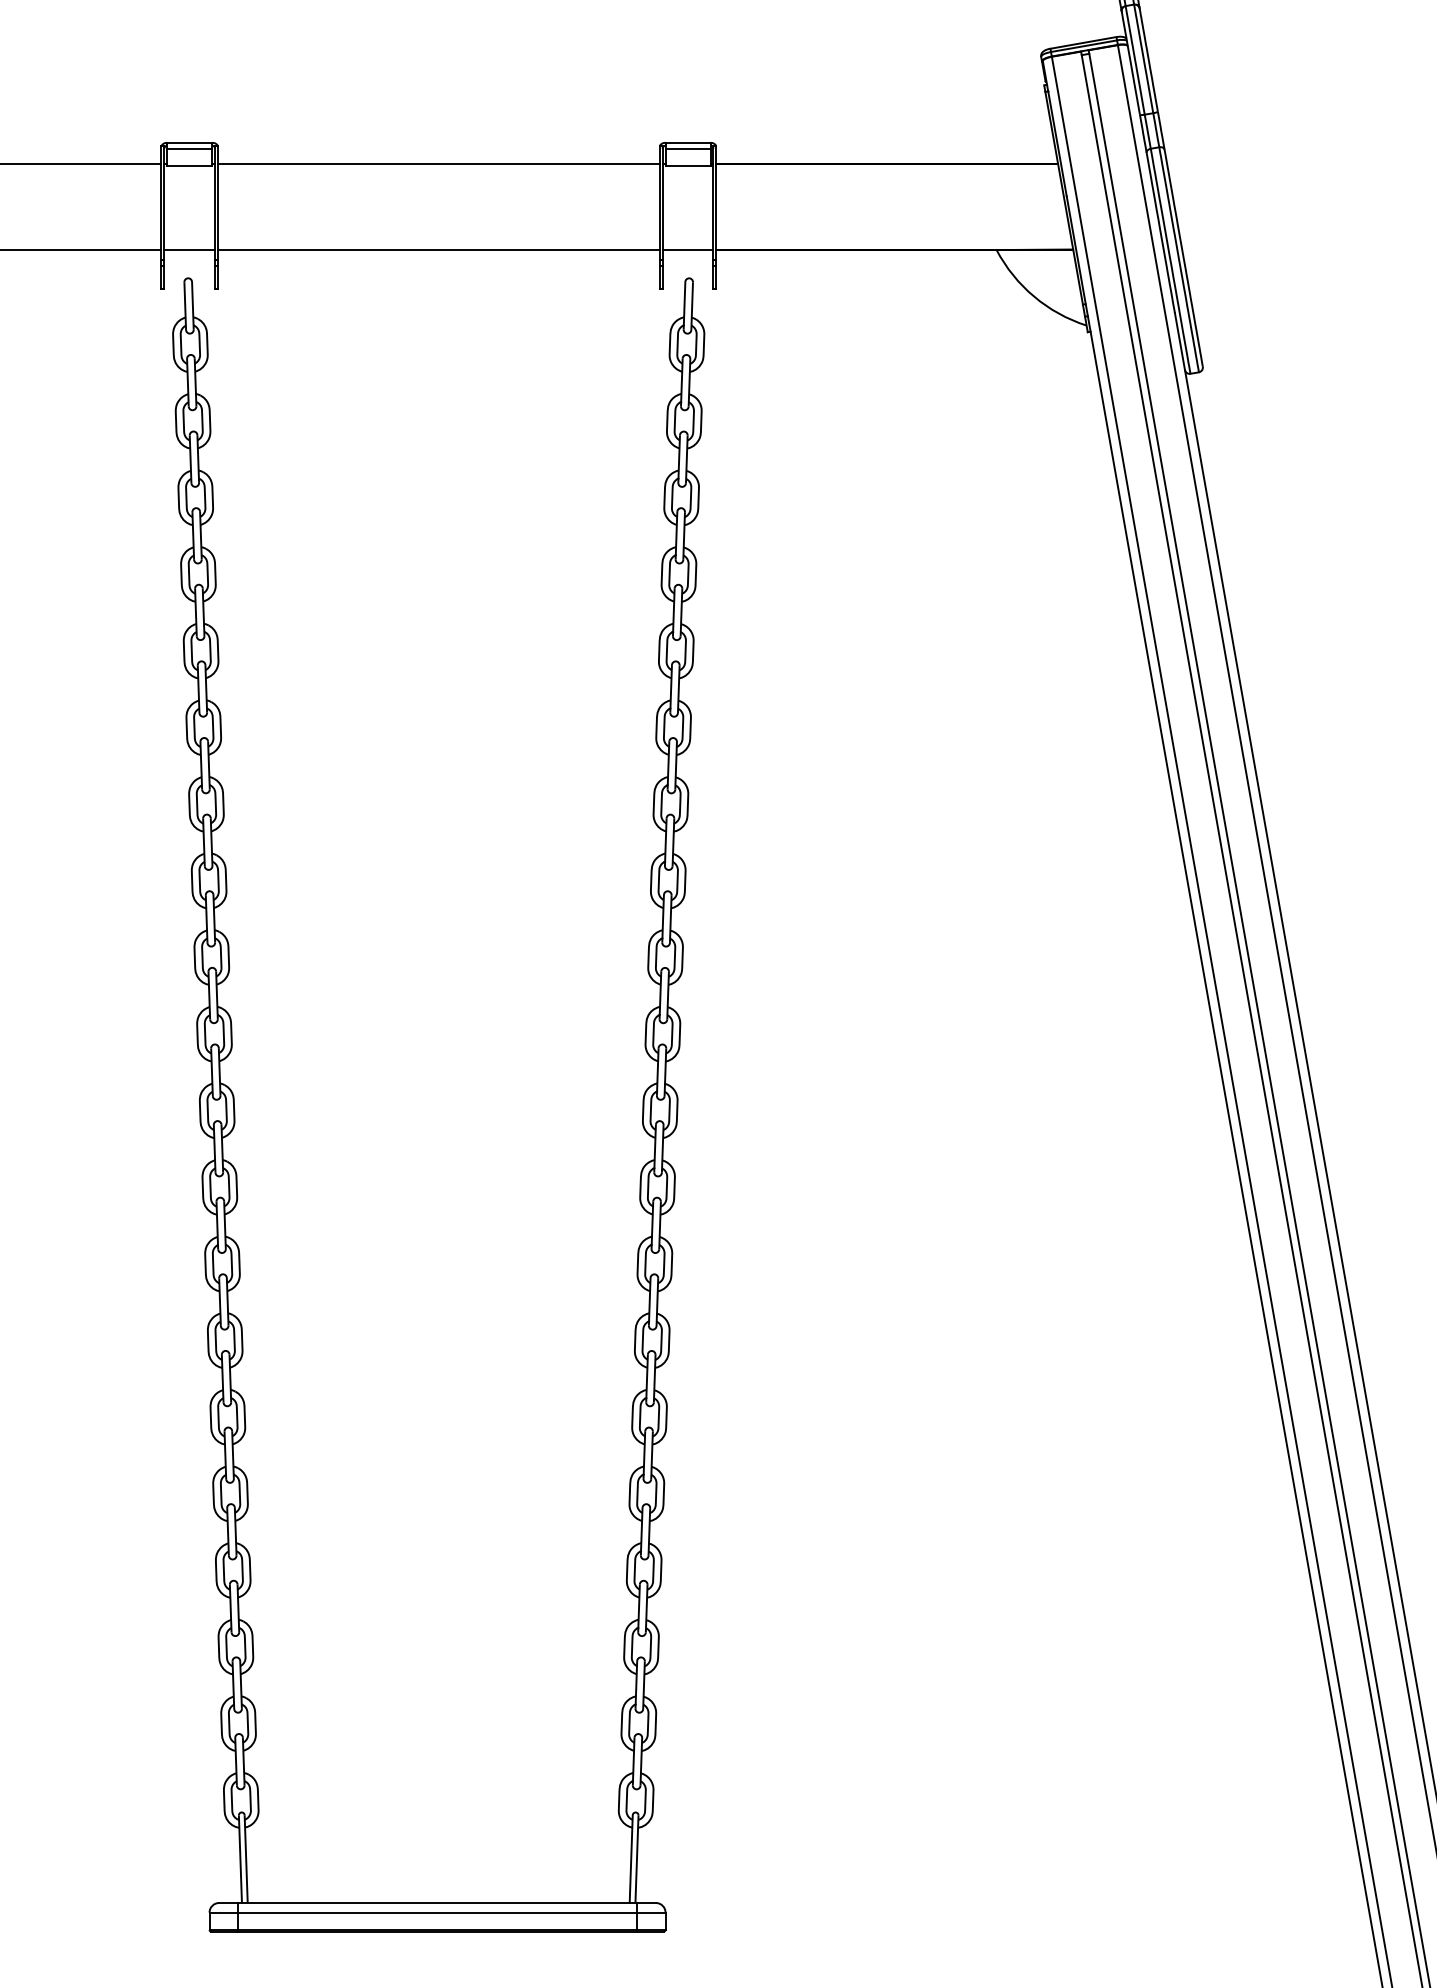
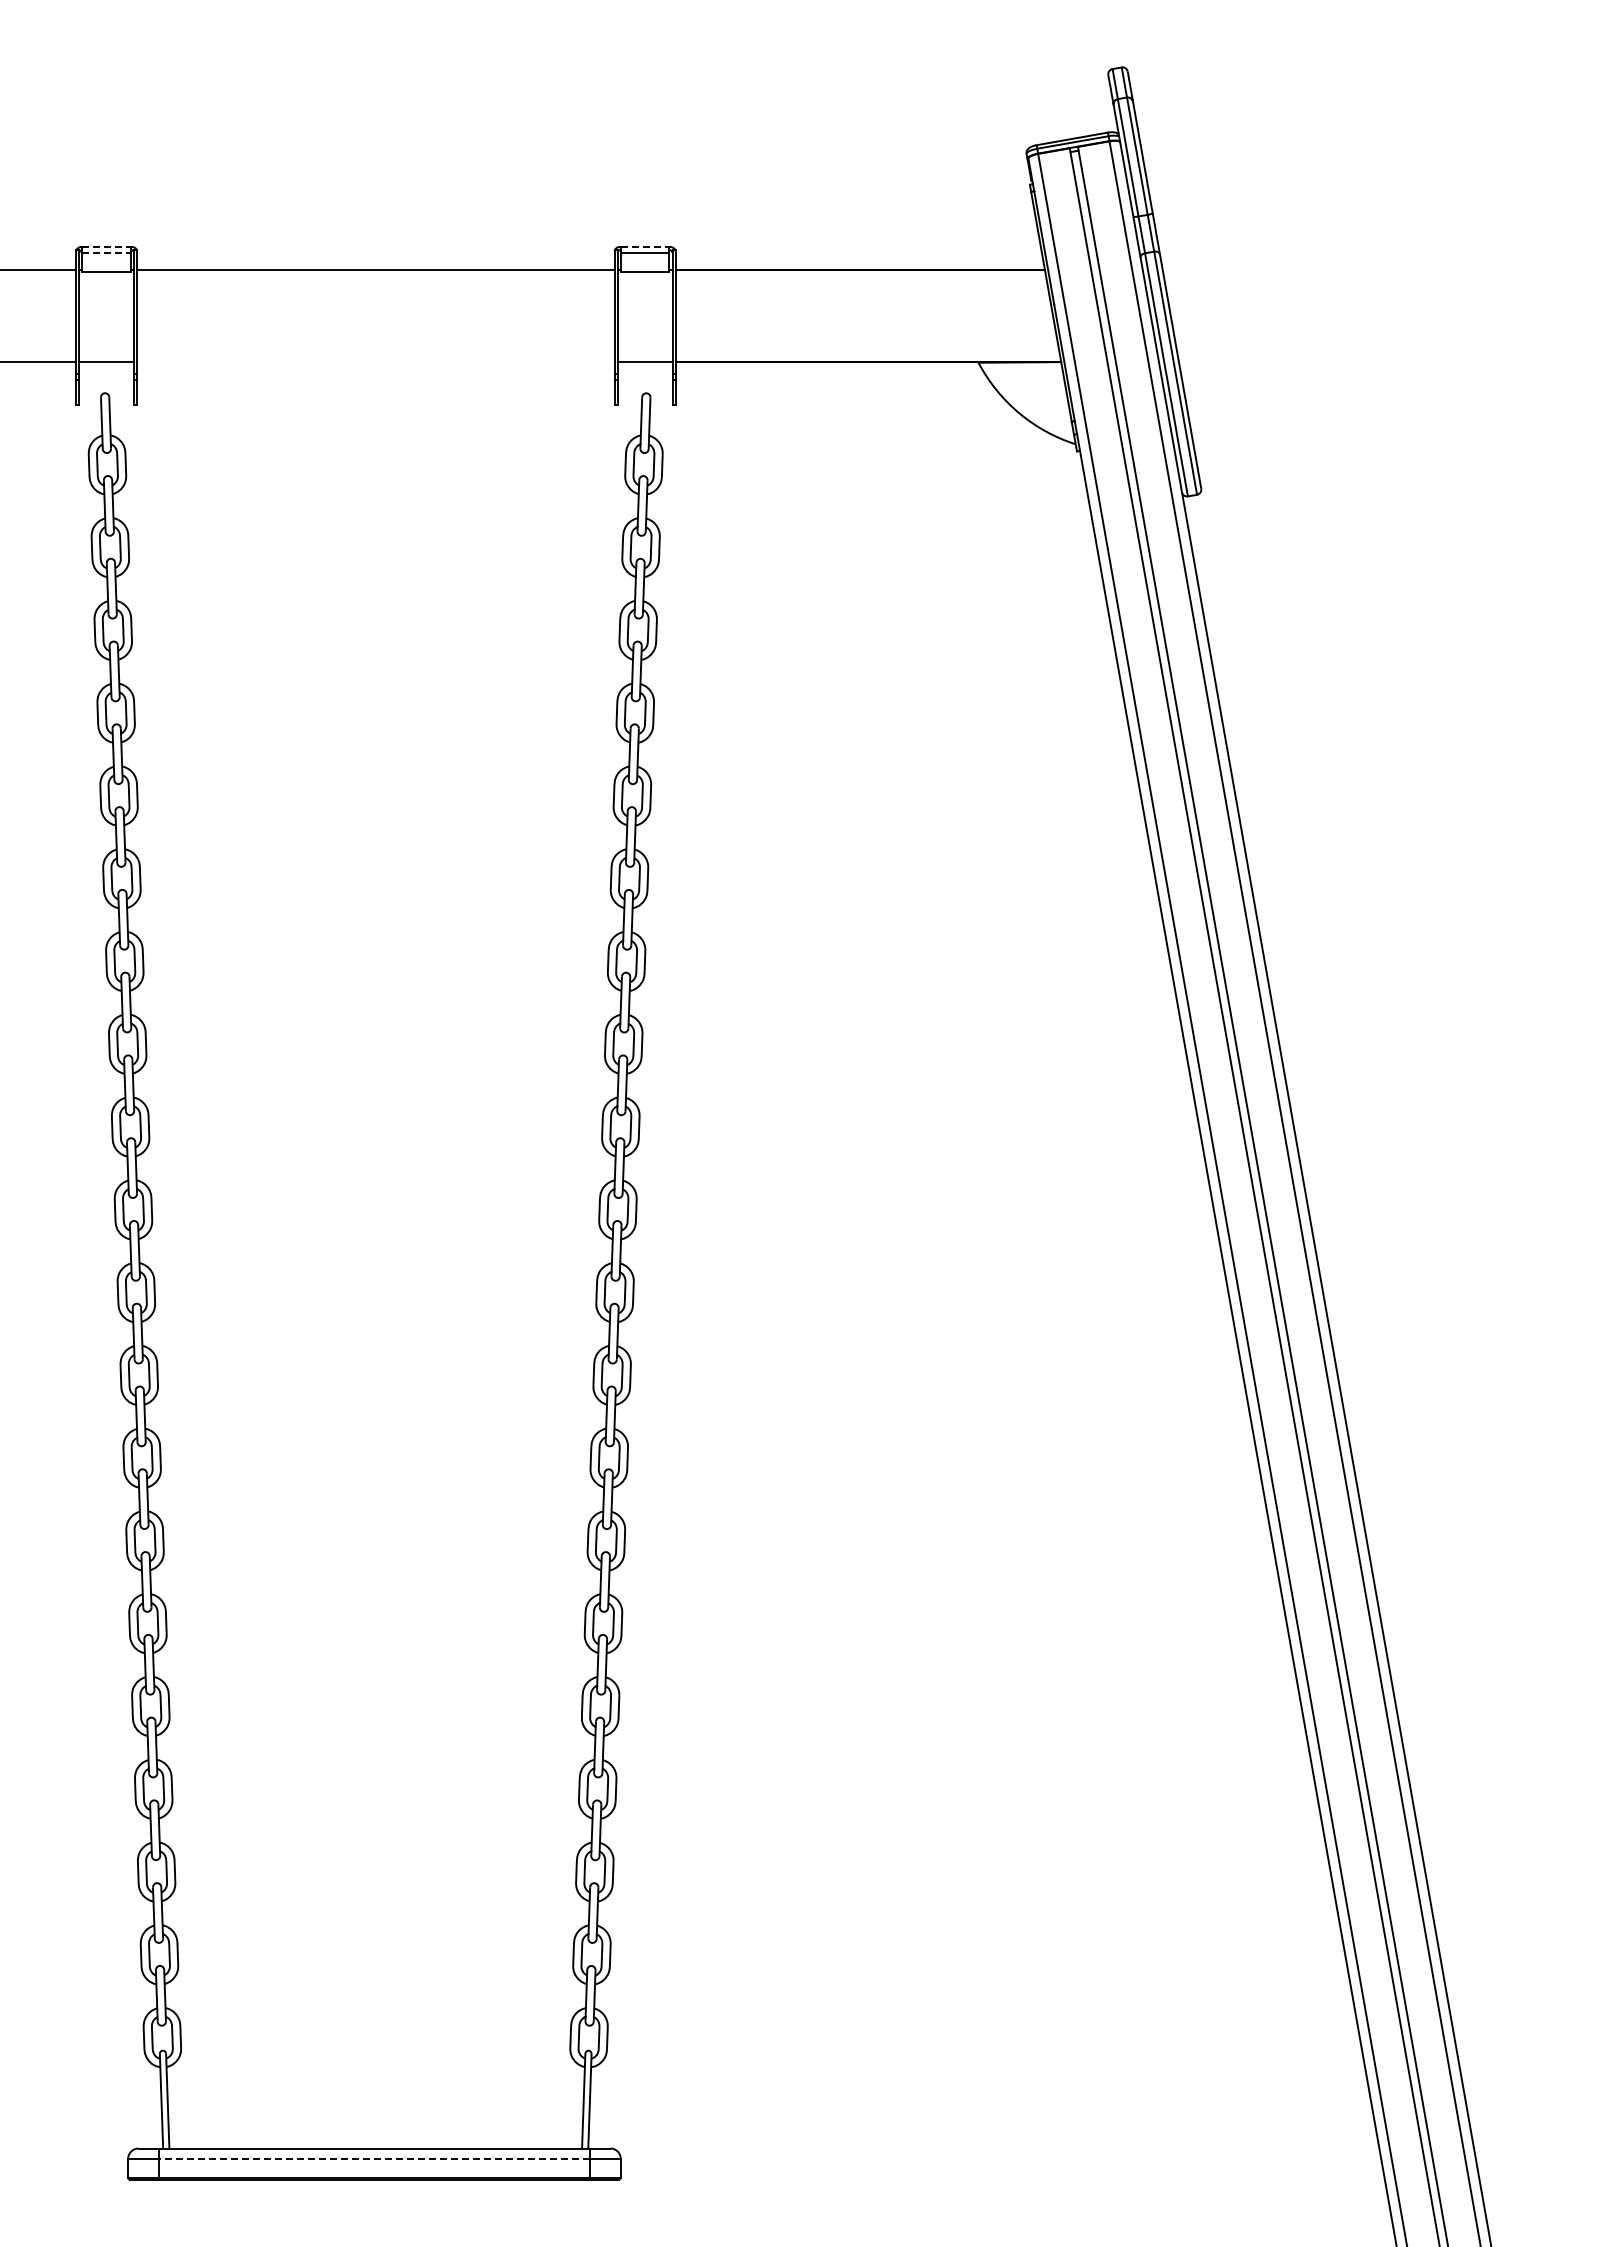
line: (190, 142) -> (107, 246), solid -> dashed
line: (688, 142) -> (645, 246), solid -> dashed
line: (190, 148) -> (107, 253), solid -> dashed
line: (438, 249) -> (375, 362), removed
line: (436, 1912) -> (373, 2158), solid -> dashed

